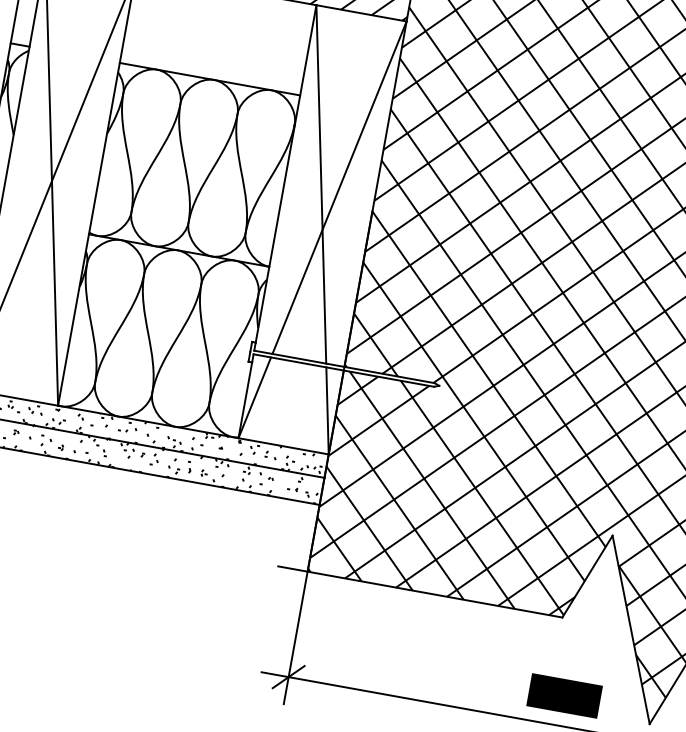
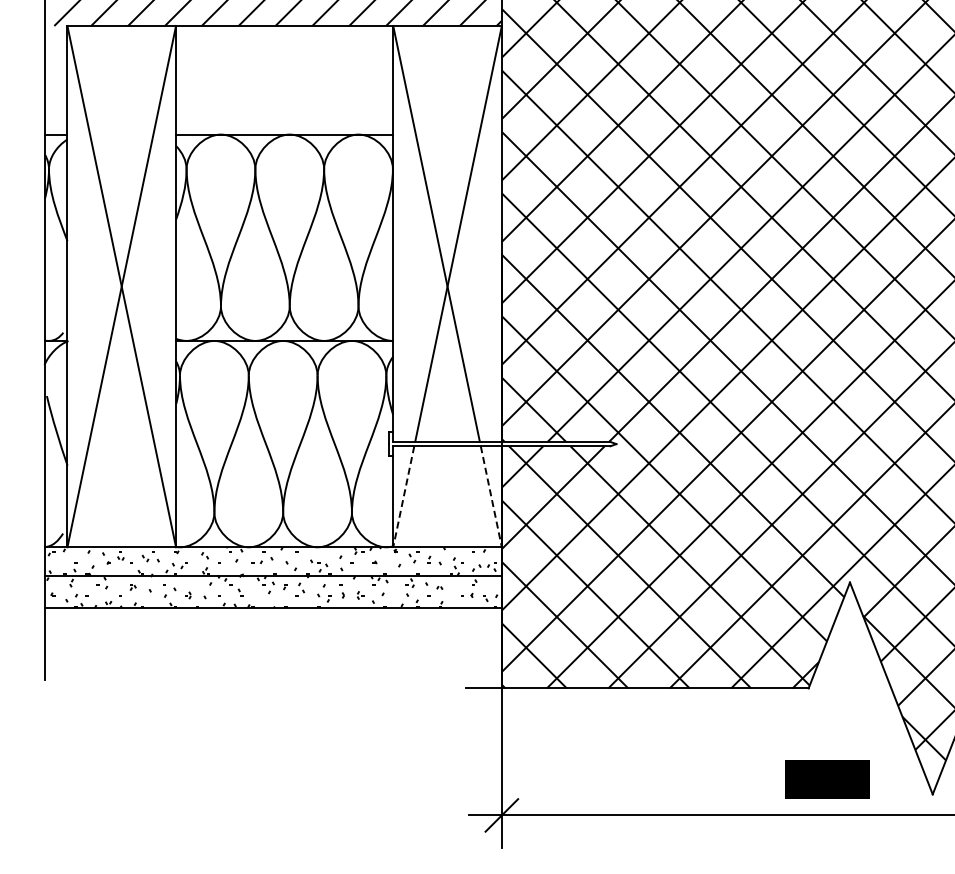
line: (254, 397) -> (403, 496), solid -> dashed
line: (327, 410) -> (491, 496), solid -> dashed

